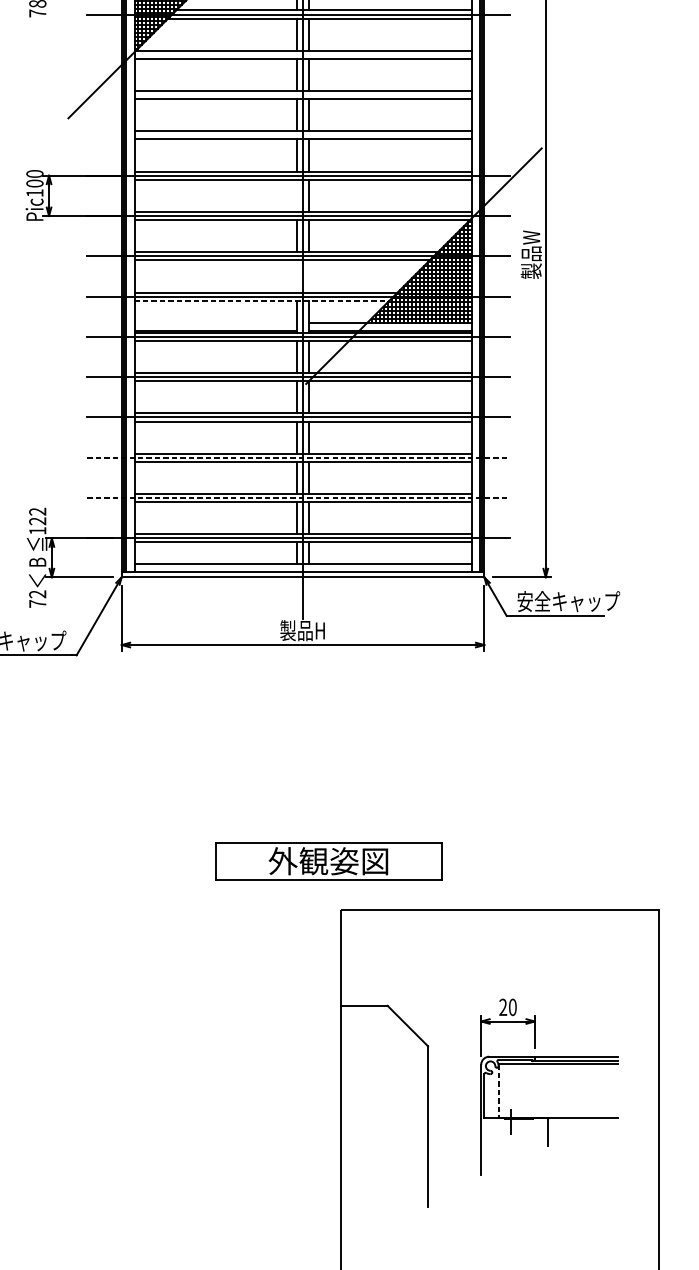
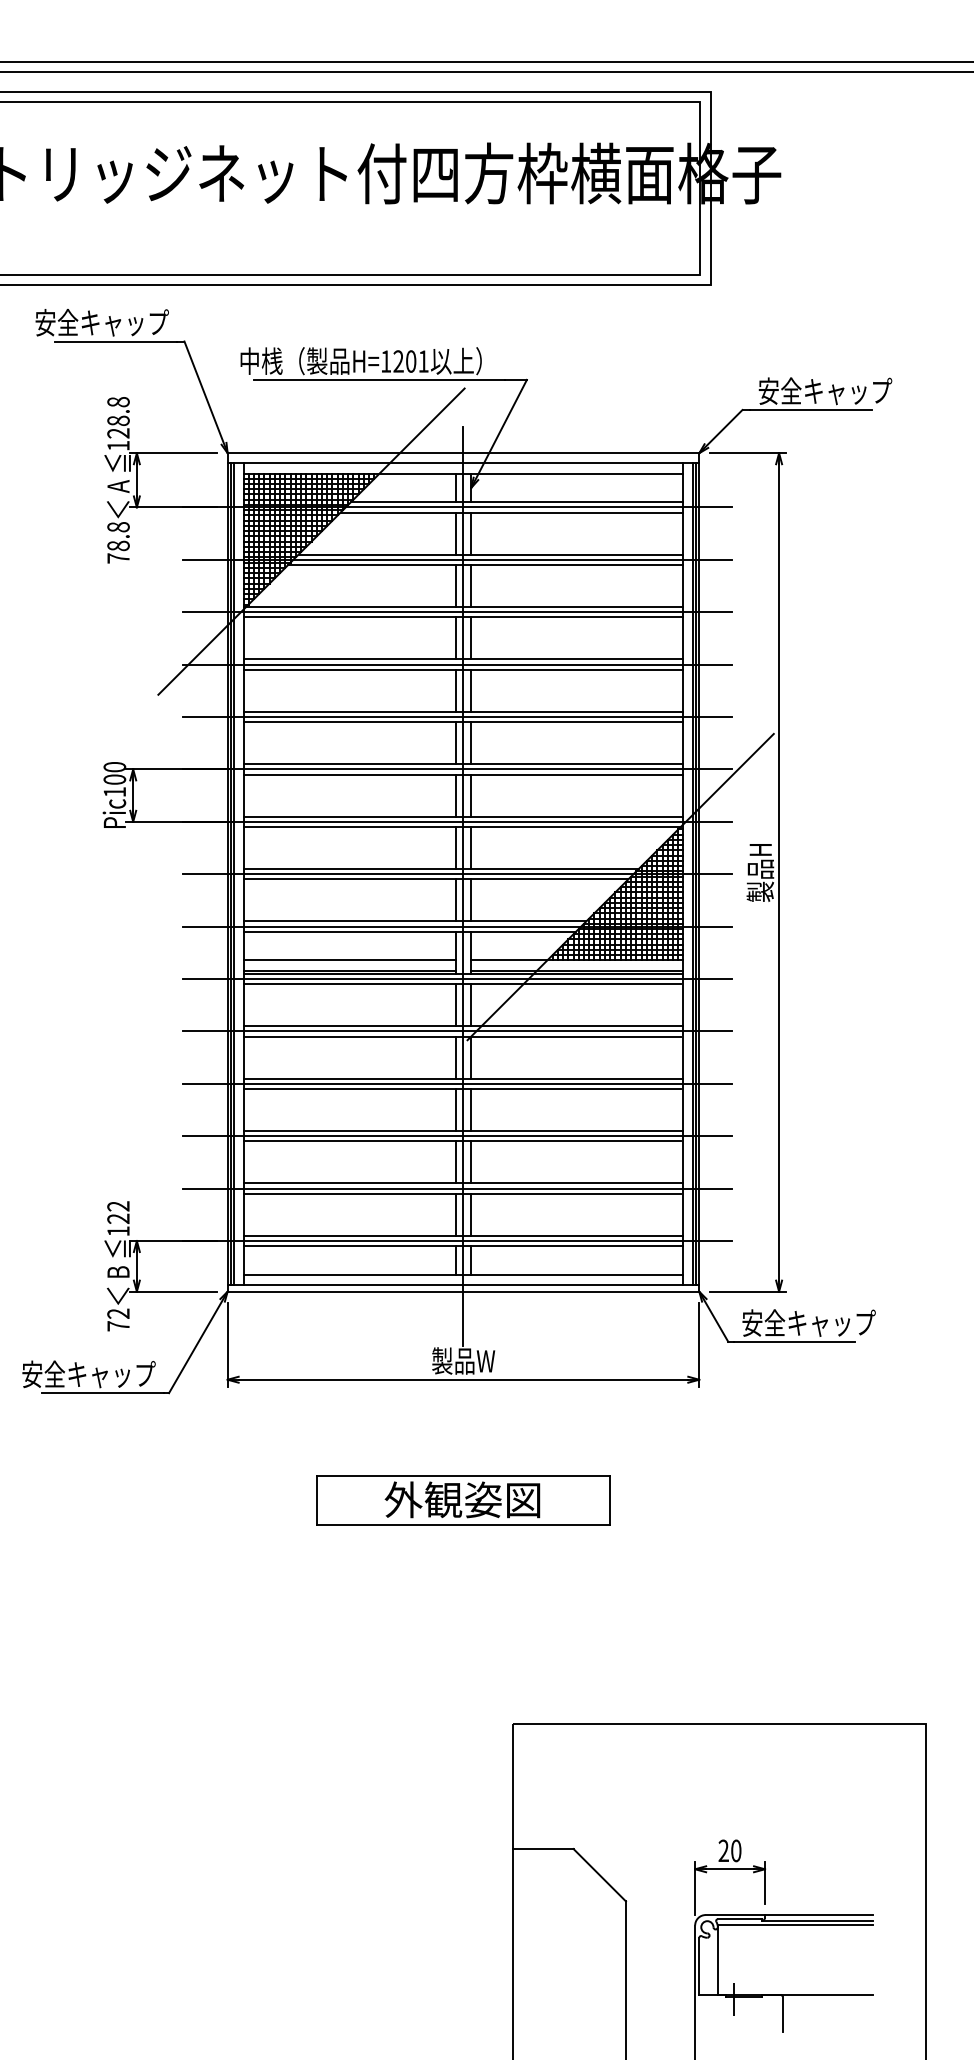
line: (298, 55) -> (457, 612), added
line: (298, 95) -> (457, 664), added
line: (298, 135) -> (457, 716), added
line: (296, 195) -> (455, 795), added
text: (531, 254) -> (760, 871), 製品W -> 製品H
line: (296, 276) -> (455, 900), added
line: (309, 276) -> (471, 900), added
line: (262, 300) -> (410, 931), dashed -> solid
line: (215, 322) -> (349, 960), added
line: (298, 458) -> (457, 1136), dashed -> solid
line: (298, 497) -> (457, 1188), dashed -> solid
text: (303, 630) -> (463, 1360), 製品H -> 製品W
part: (329, 861) -> (463, 1500), moved
line: (498, 1090) -> (717, 1959), dashed -> solid

